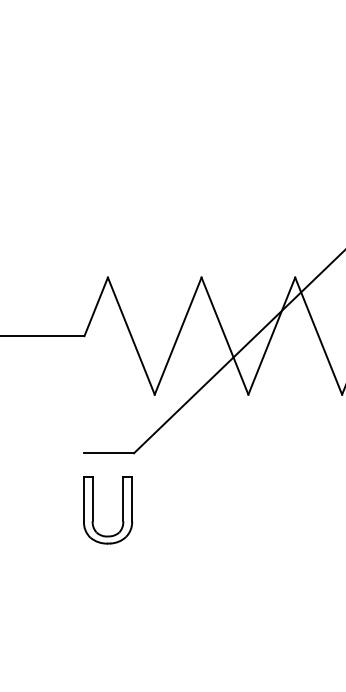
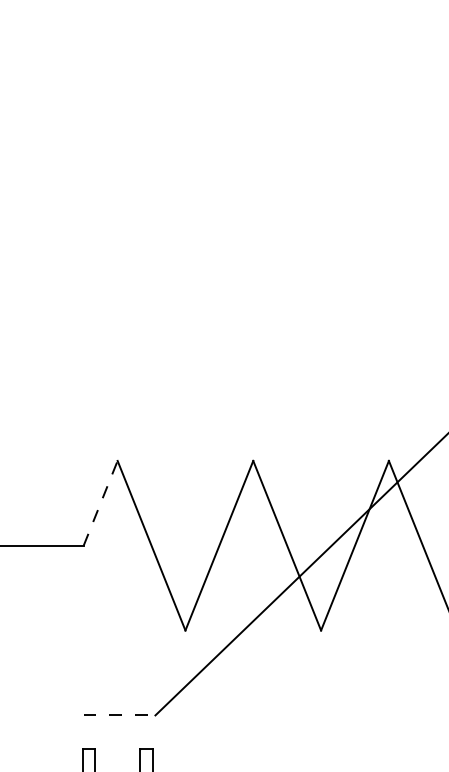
line: (96, 306) -> (101, 502), solid -> dashed
line: (109, 453) -> (119, 715), solid -> dashed

